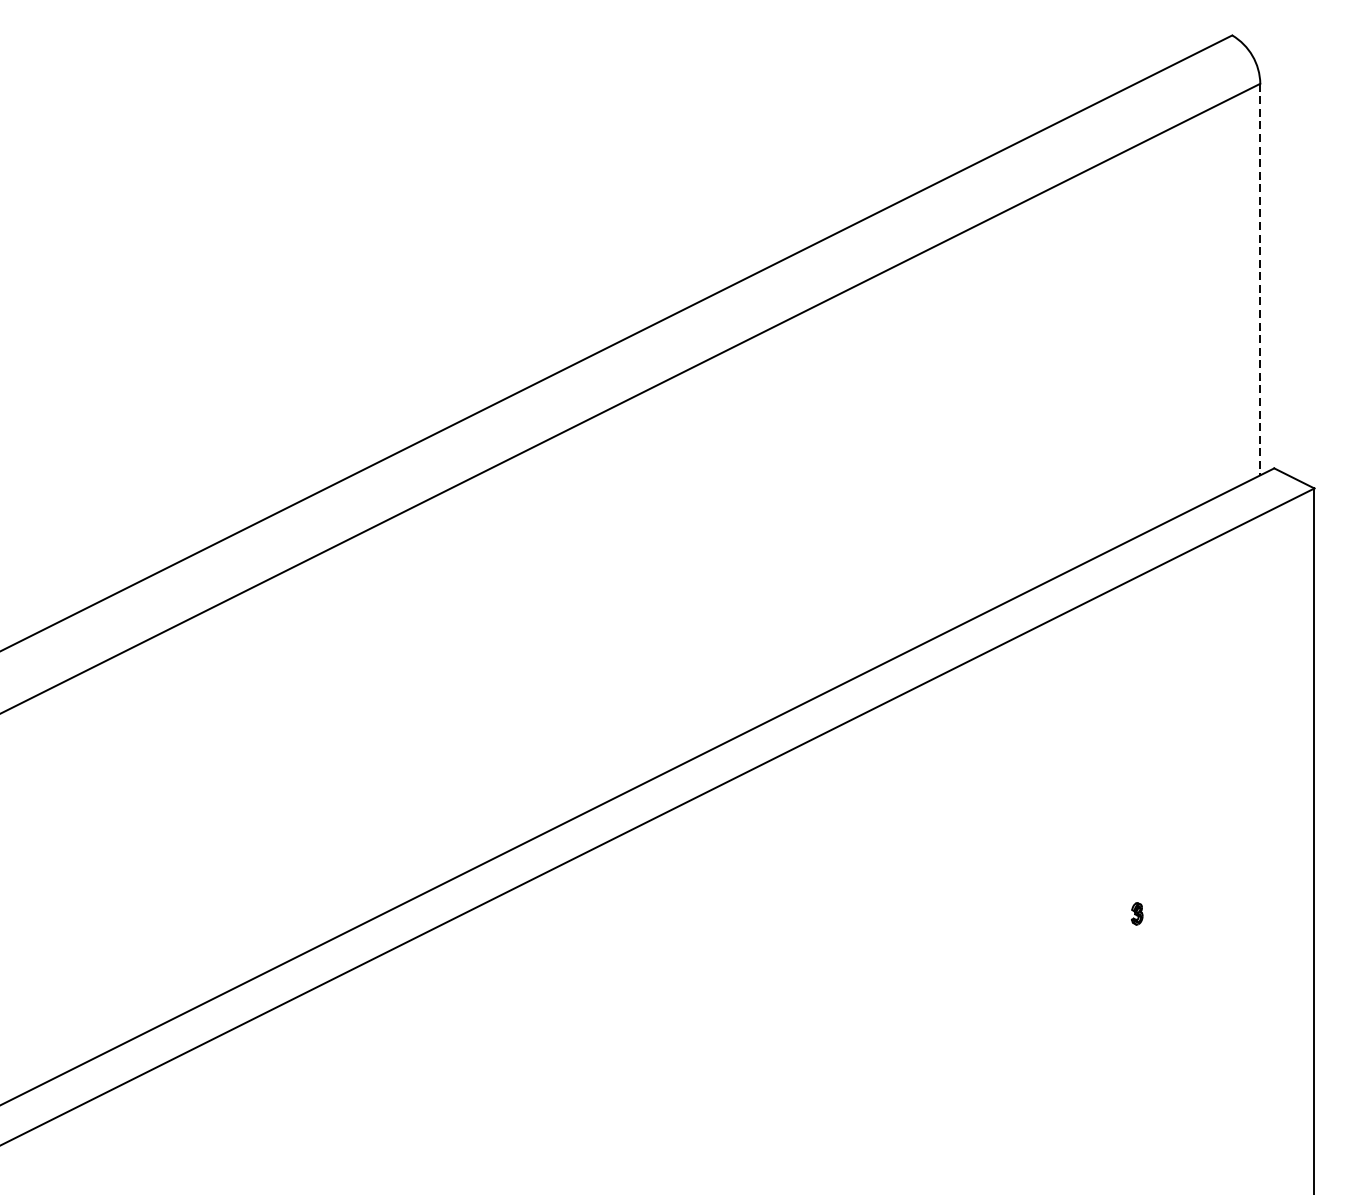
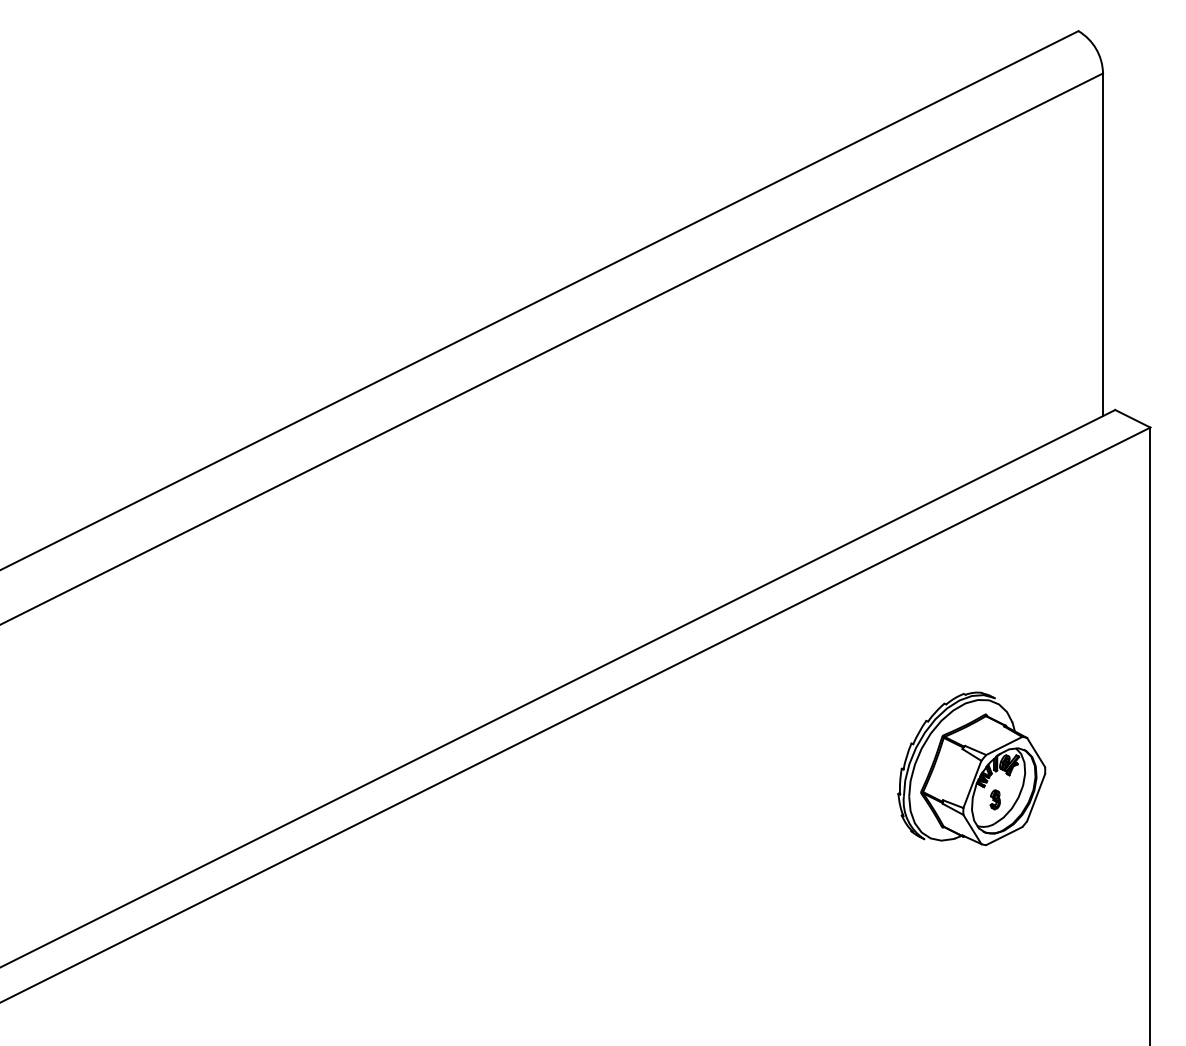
line: (1260, 280) -> (1103, 245), dashed -> solid
part: (1110, 878) -> (971, 768), added

